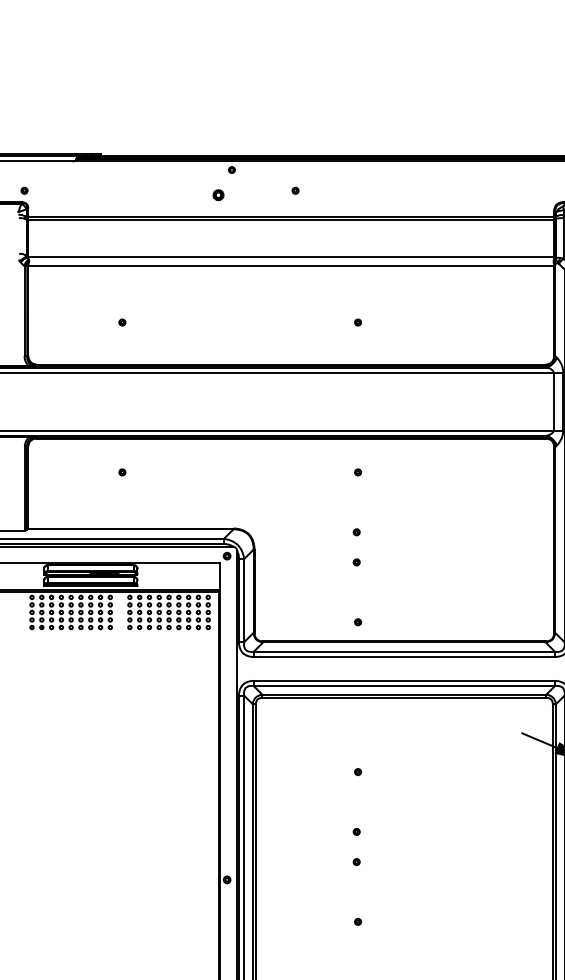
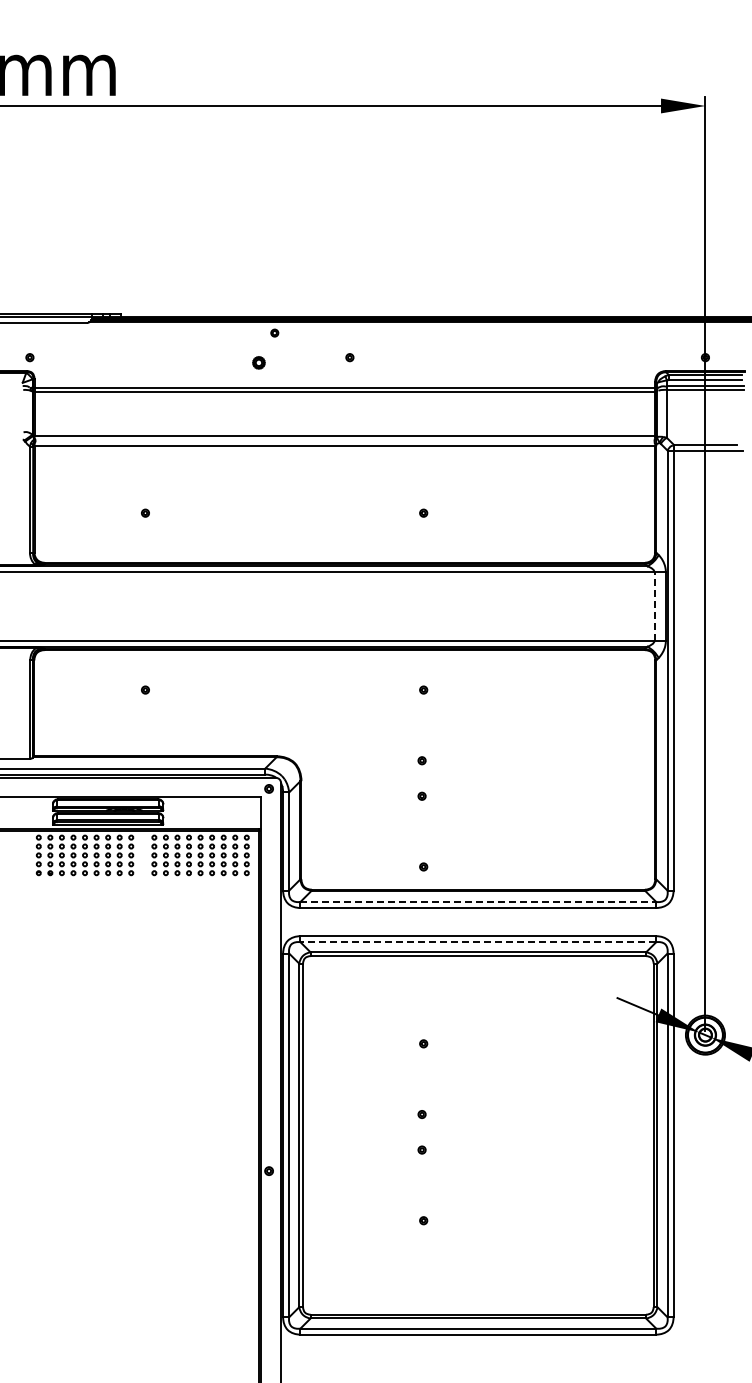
line: (553, 401) -> (654, 606), solid -> dashed
line: (404, 651) -> (478, 901), solid -> dashed
line: (404, 686) -> (478, 942), solid -> dashed

